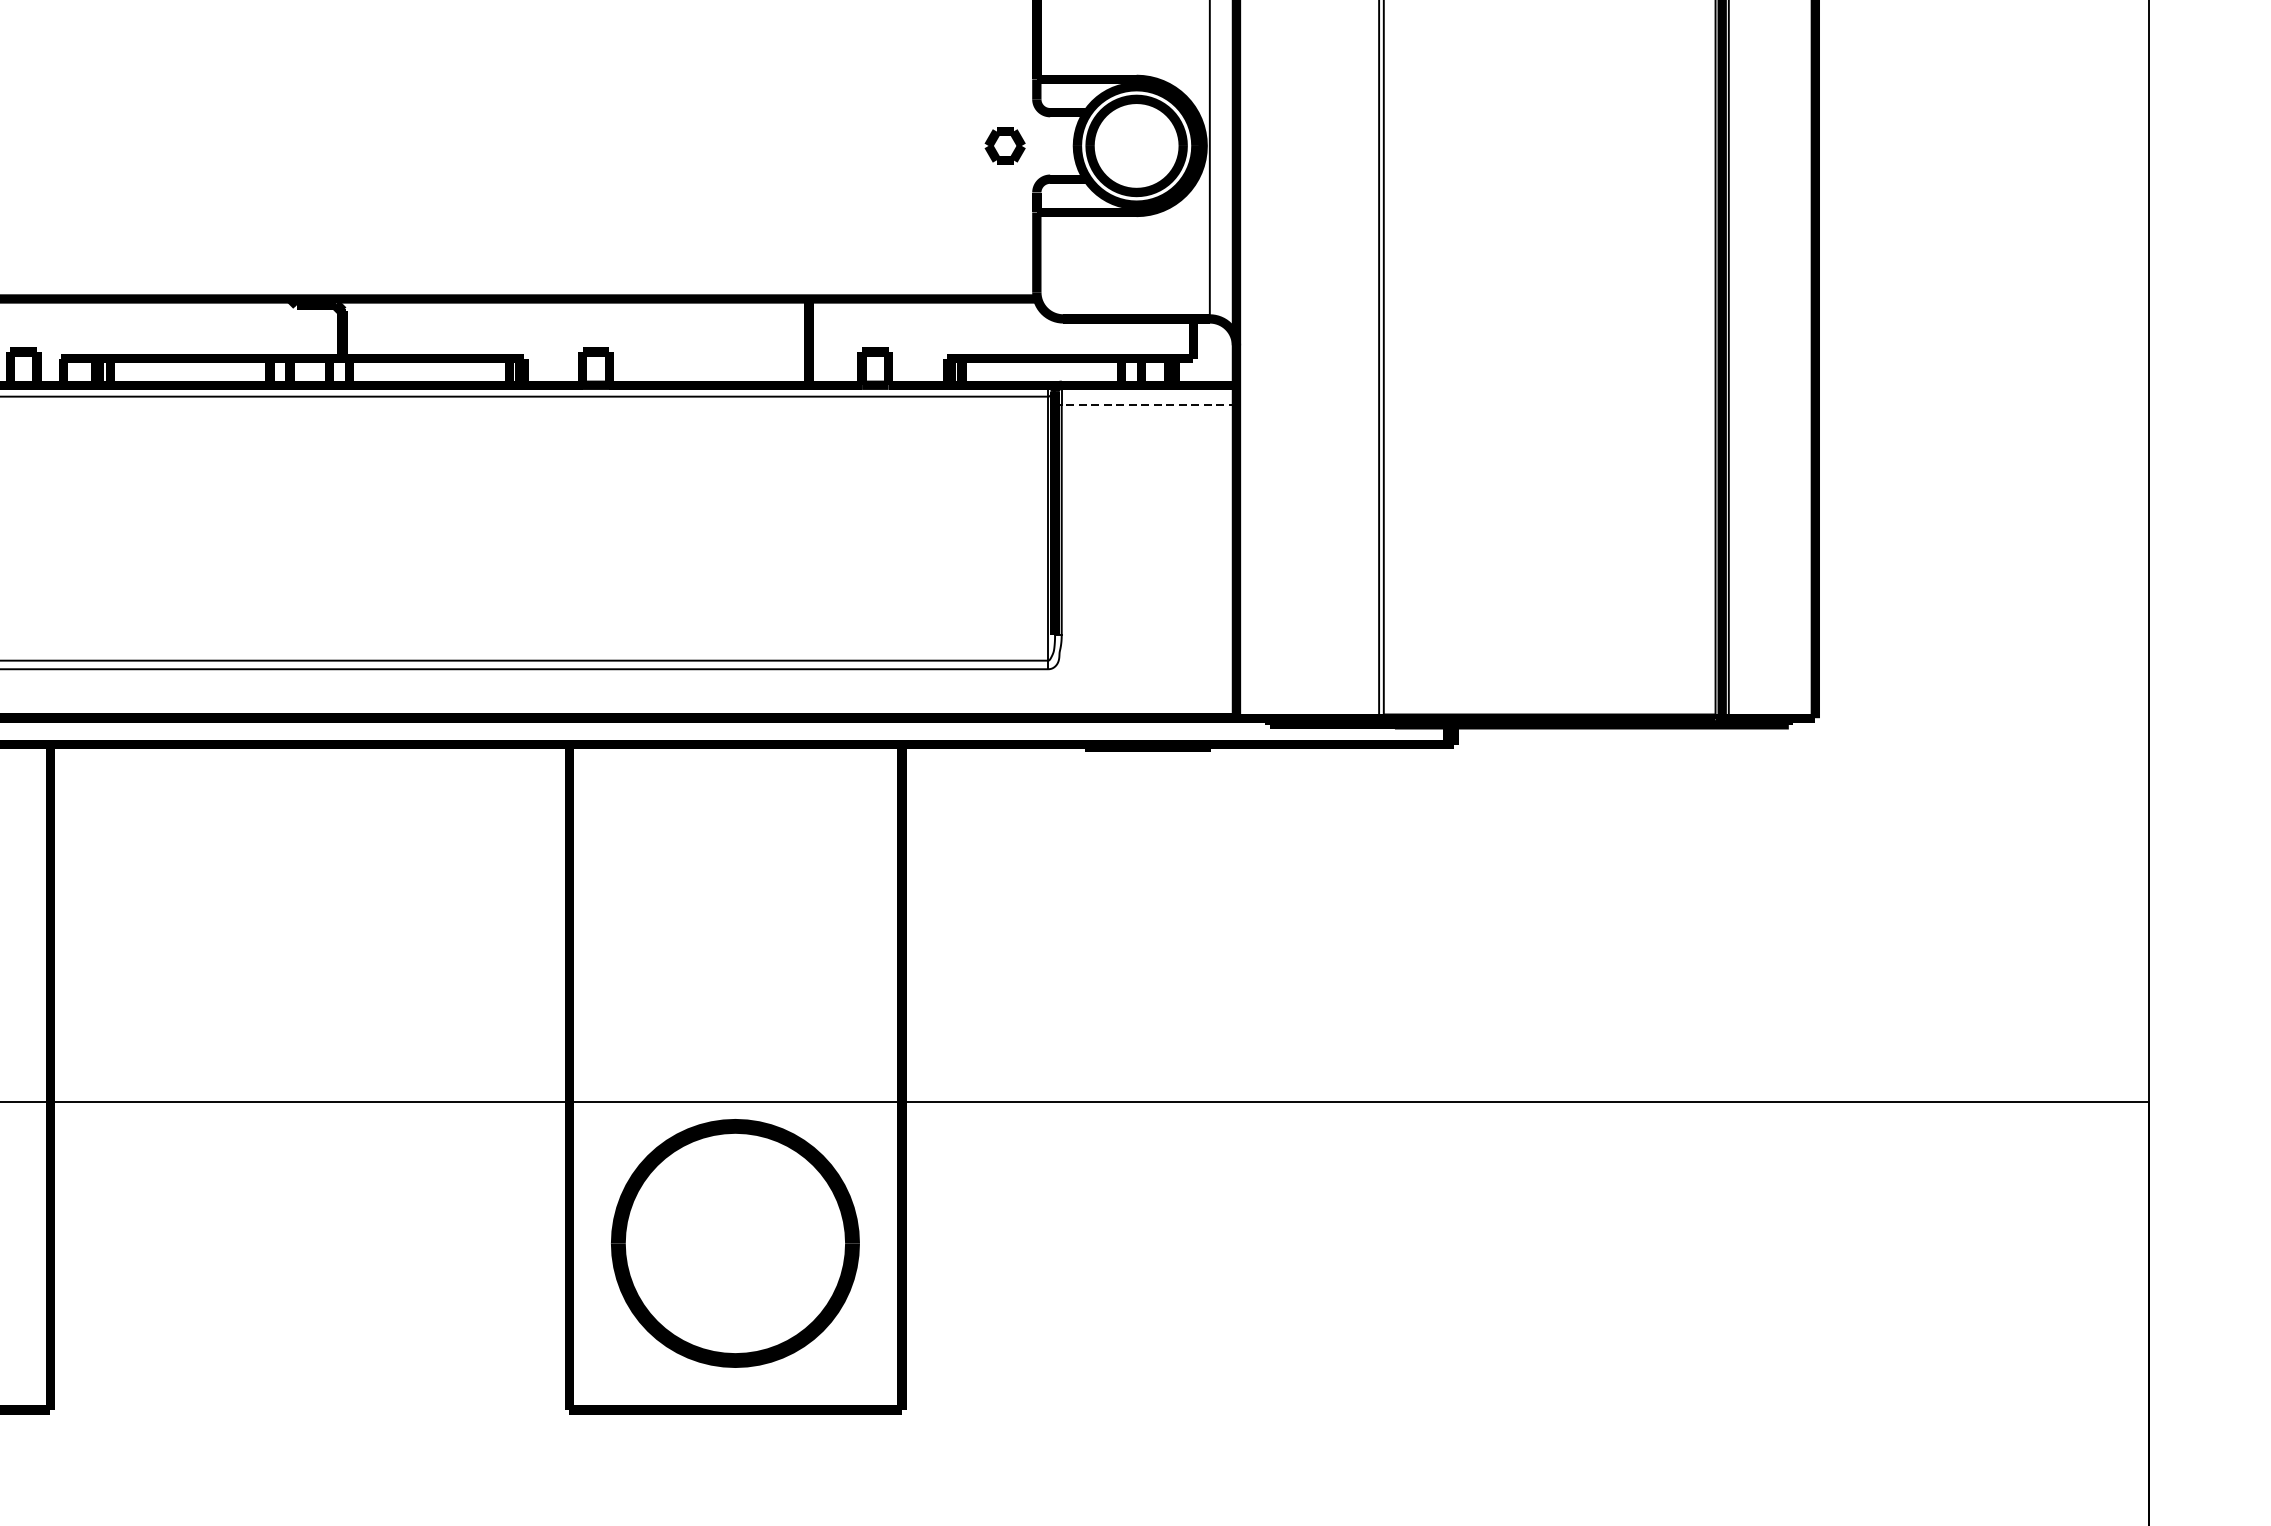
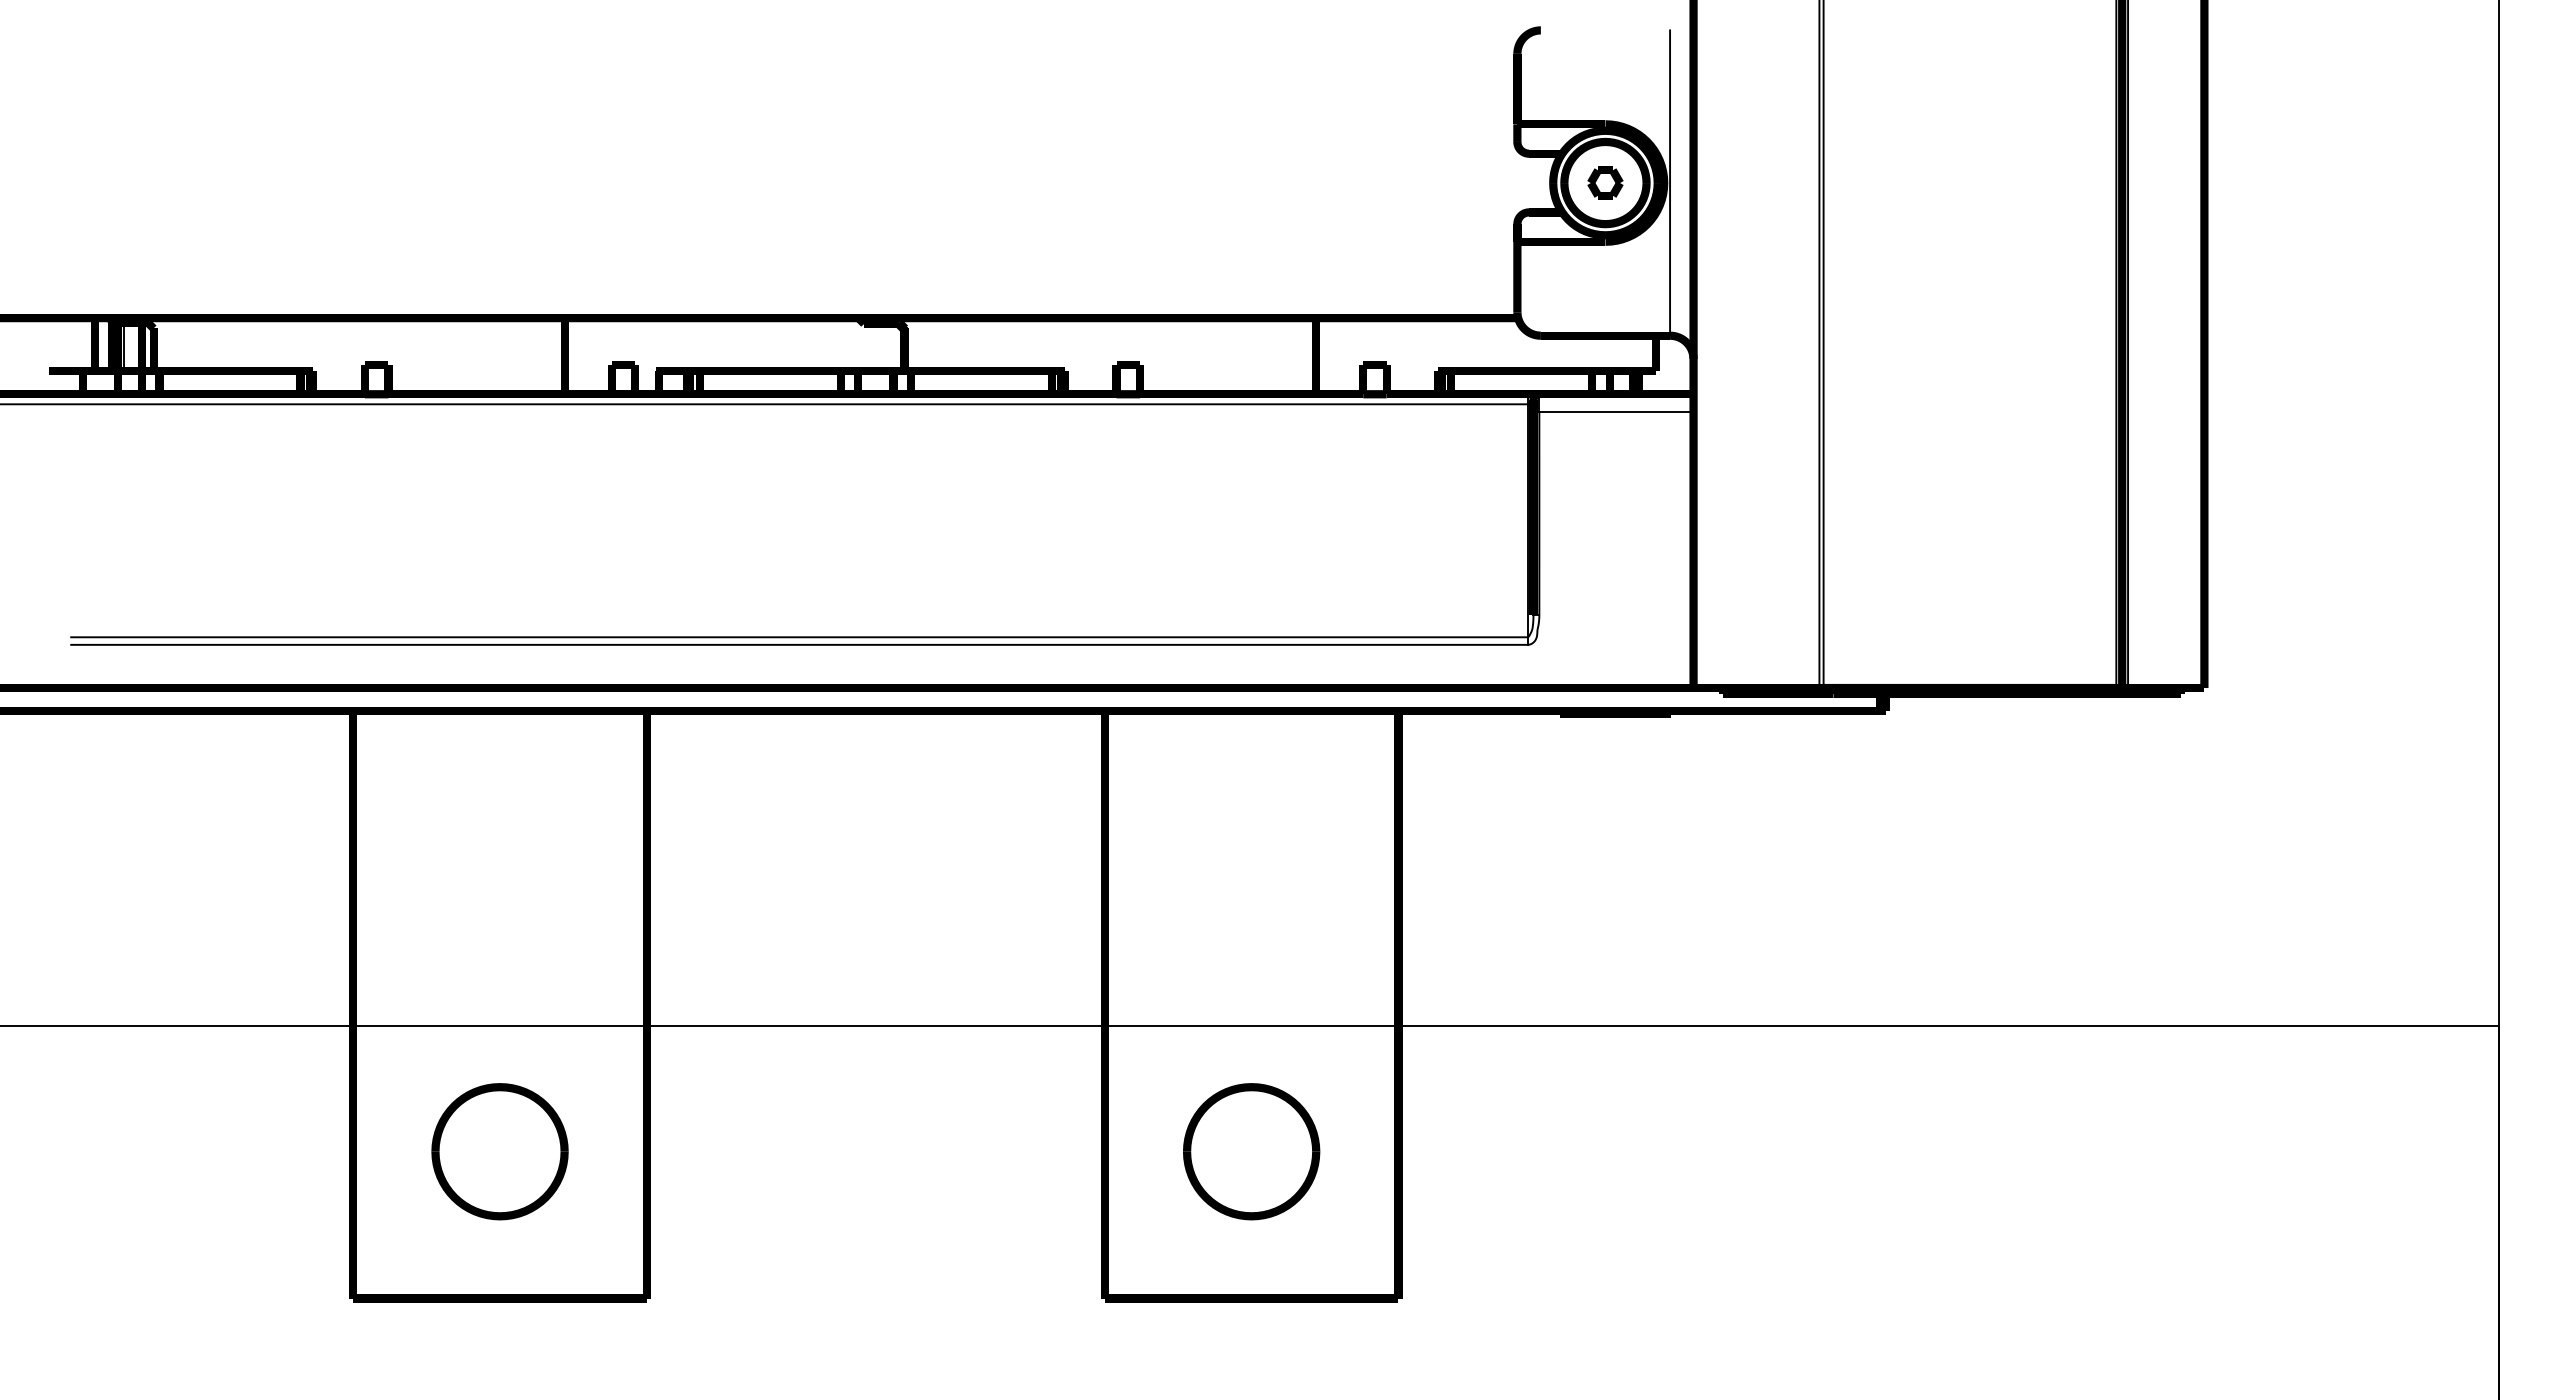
part: (1005, 145) -> (1605, 182), moved
line: (1148, 404) -> (1615, 411), dashed -> solid
part: (735, 1243) -> (1251, 1151), size x0.62

